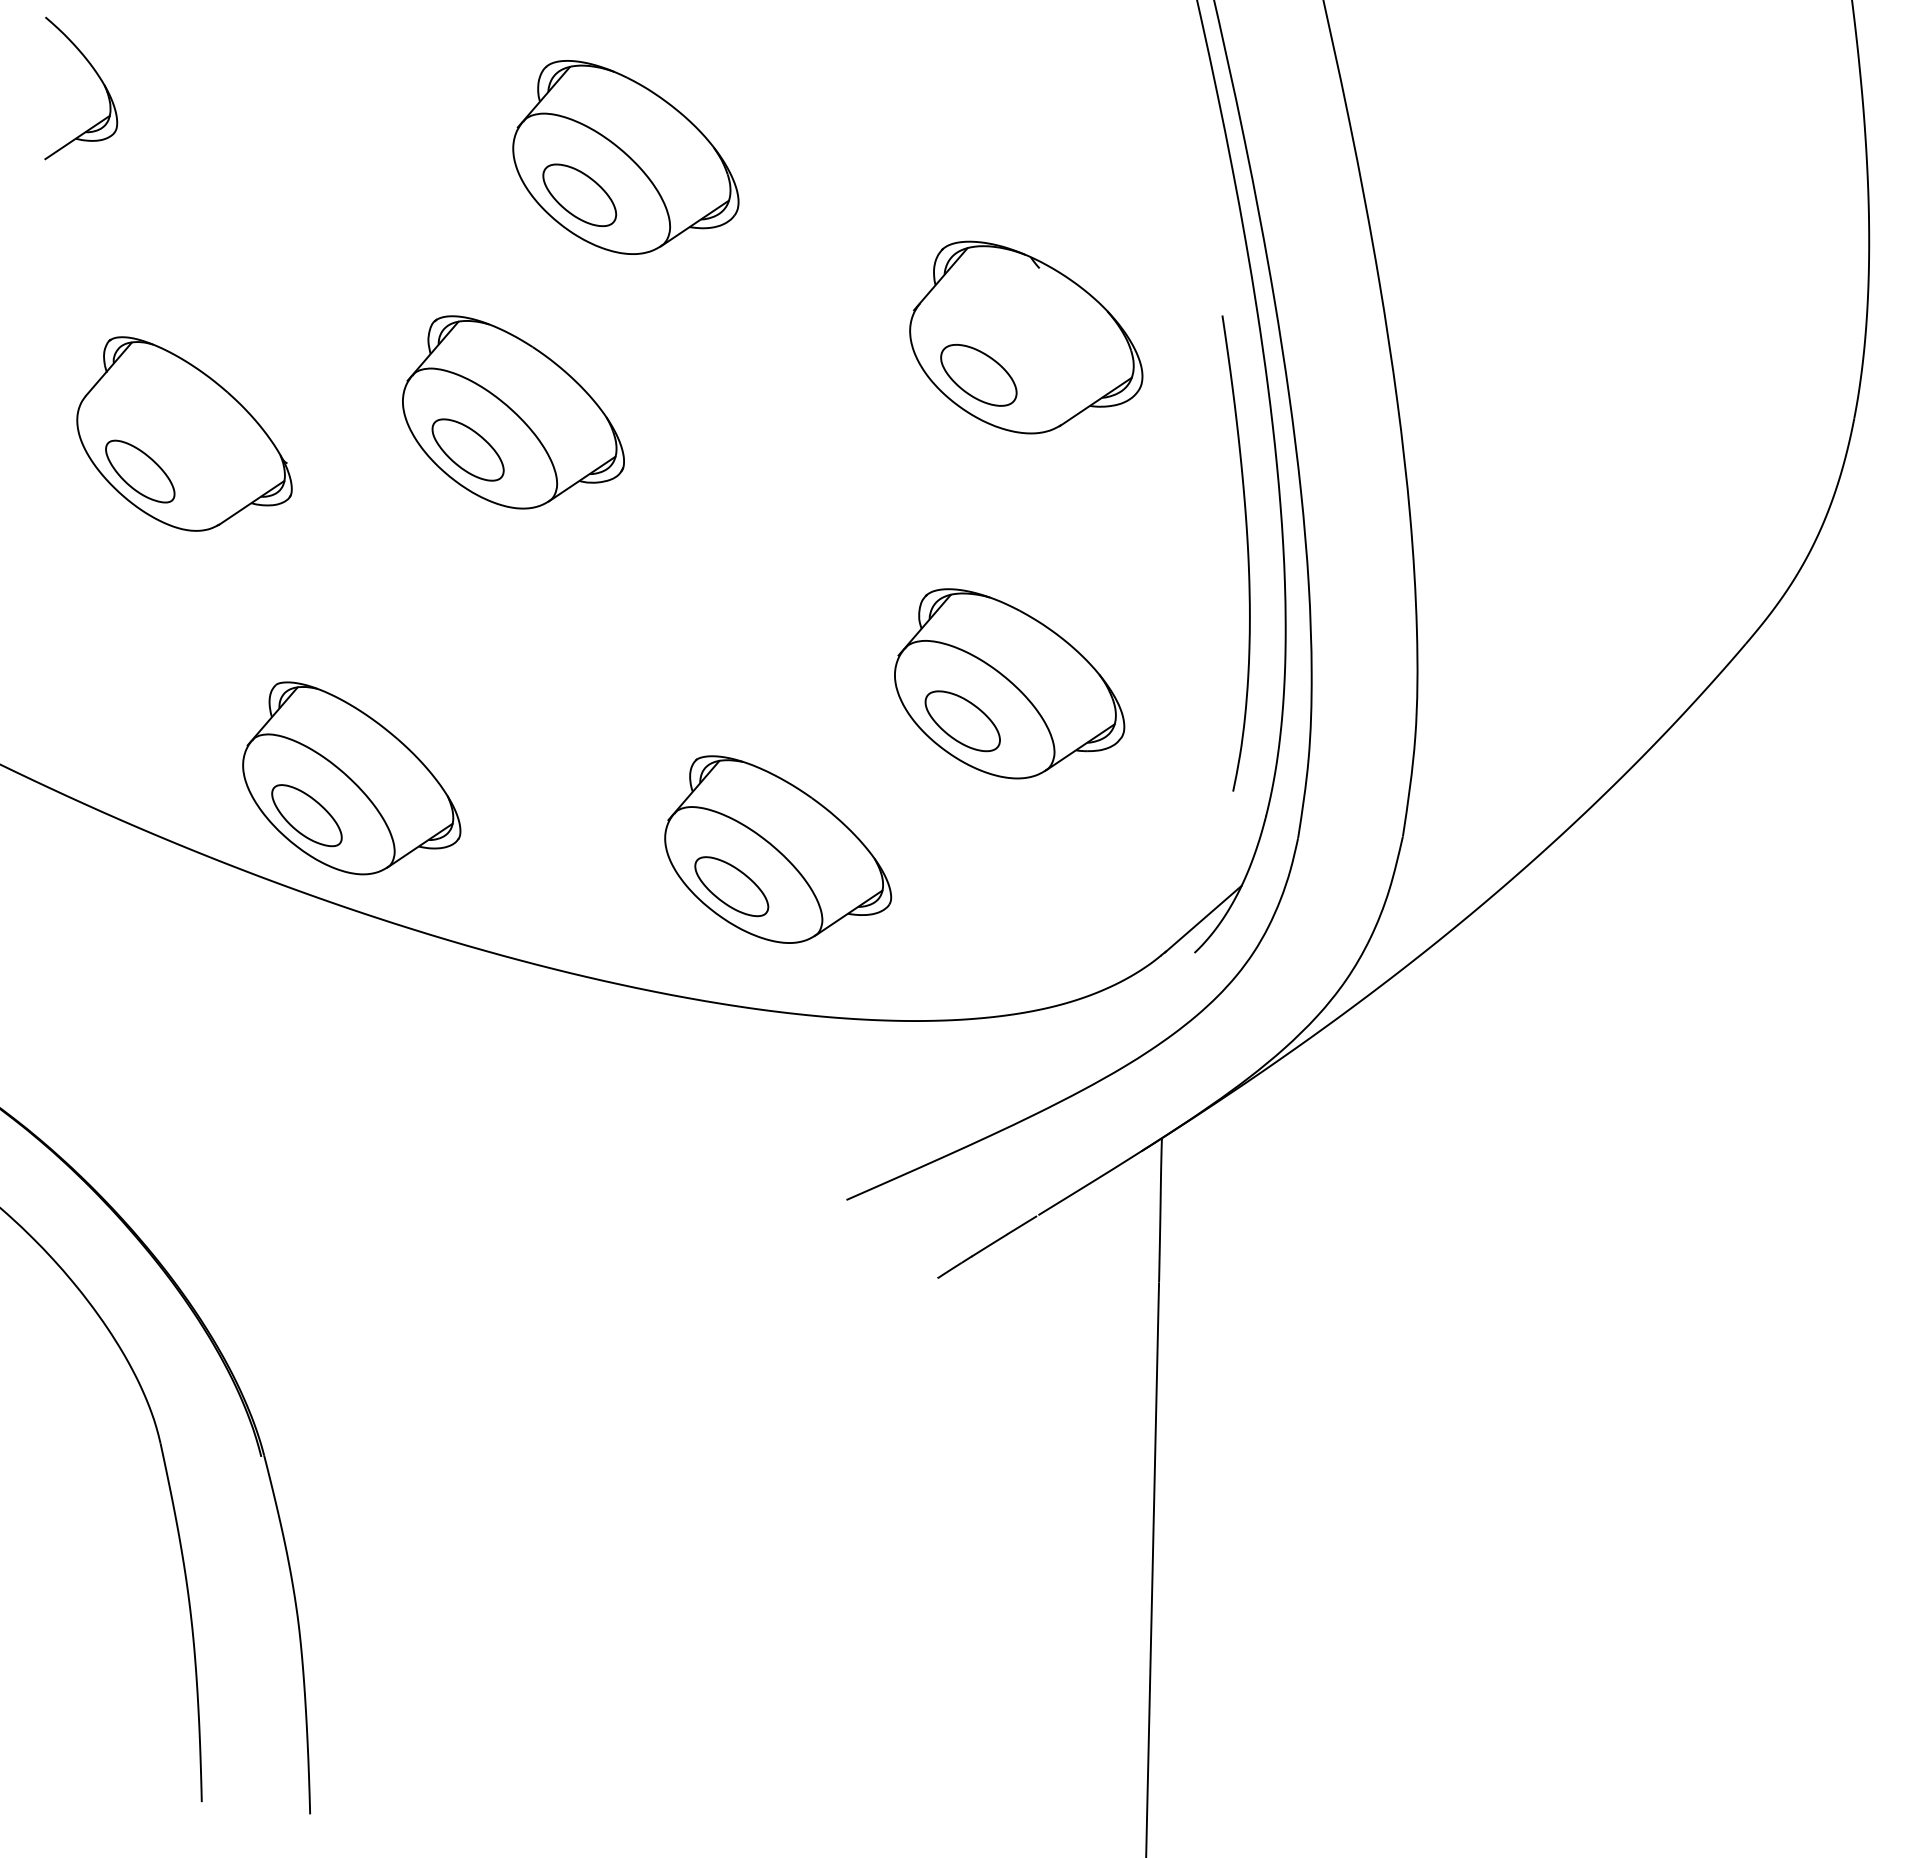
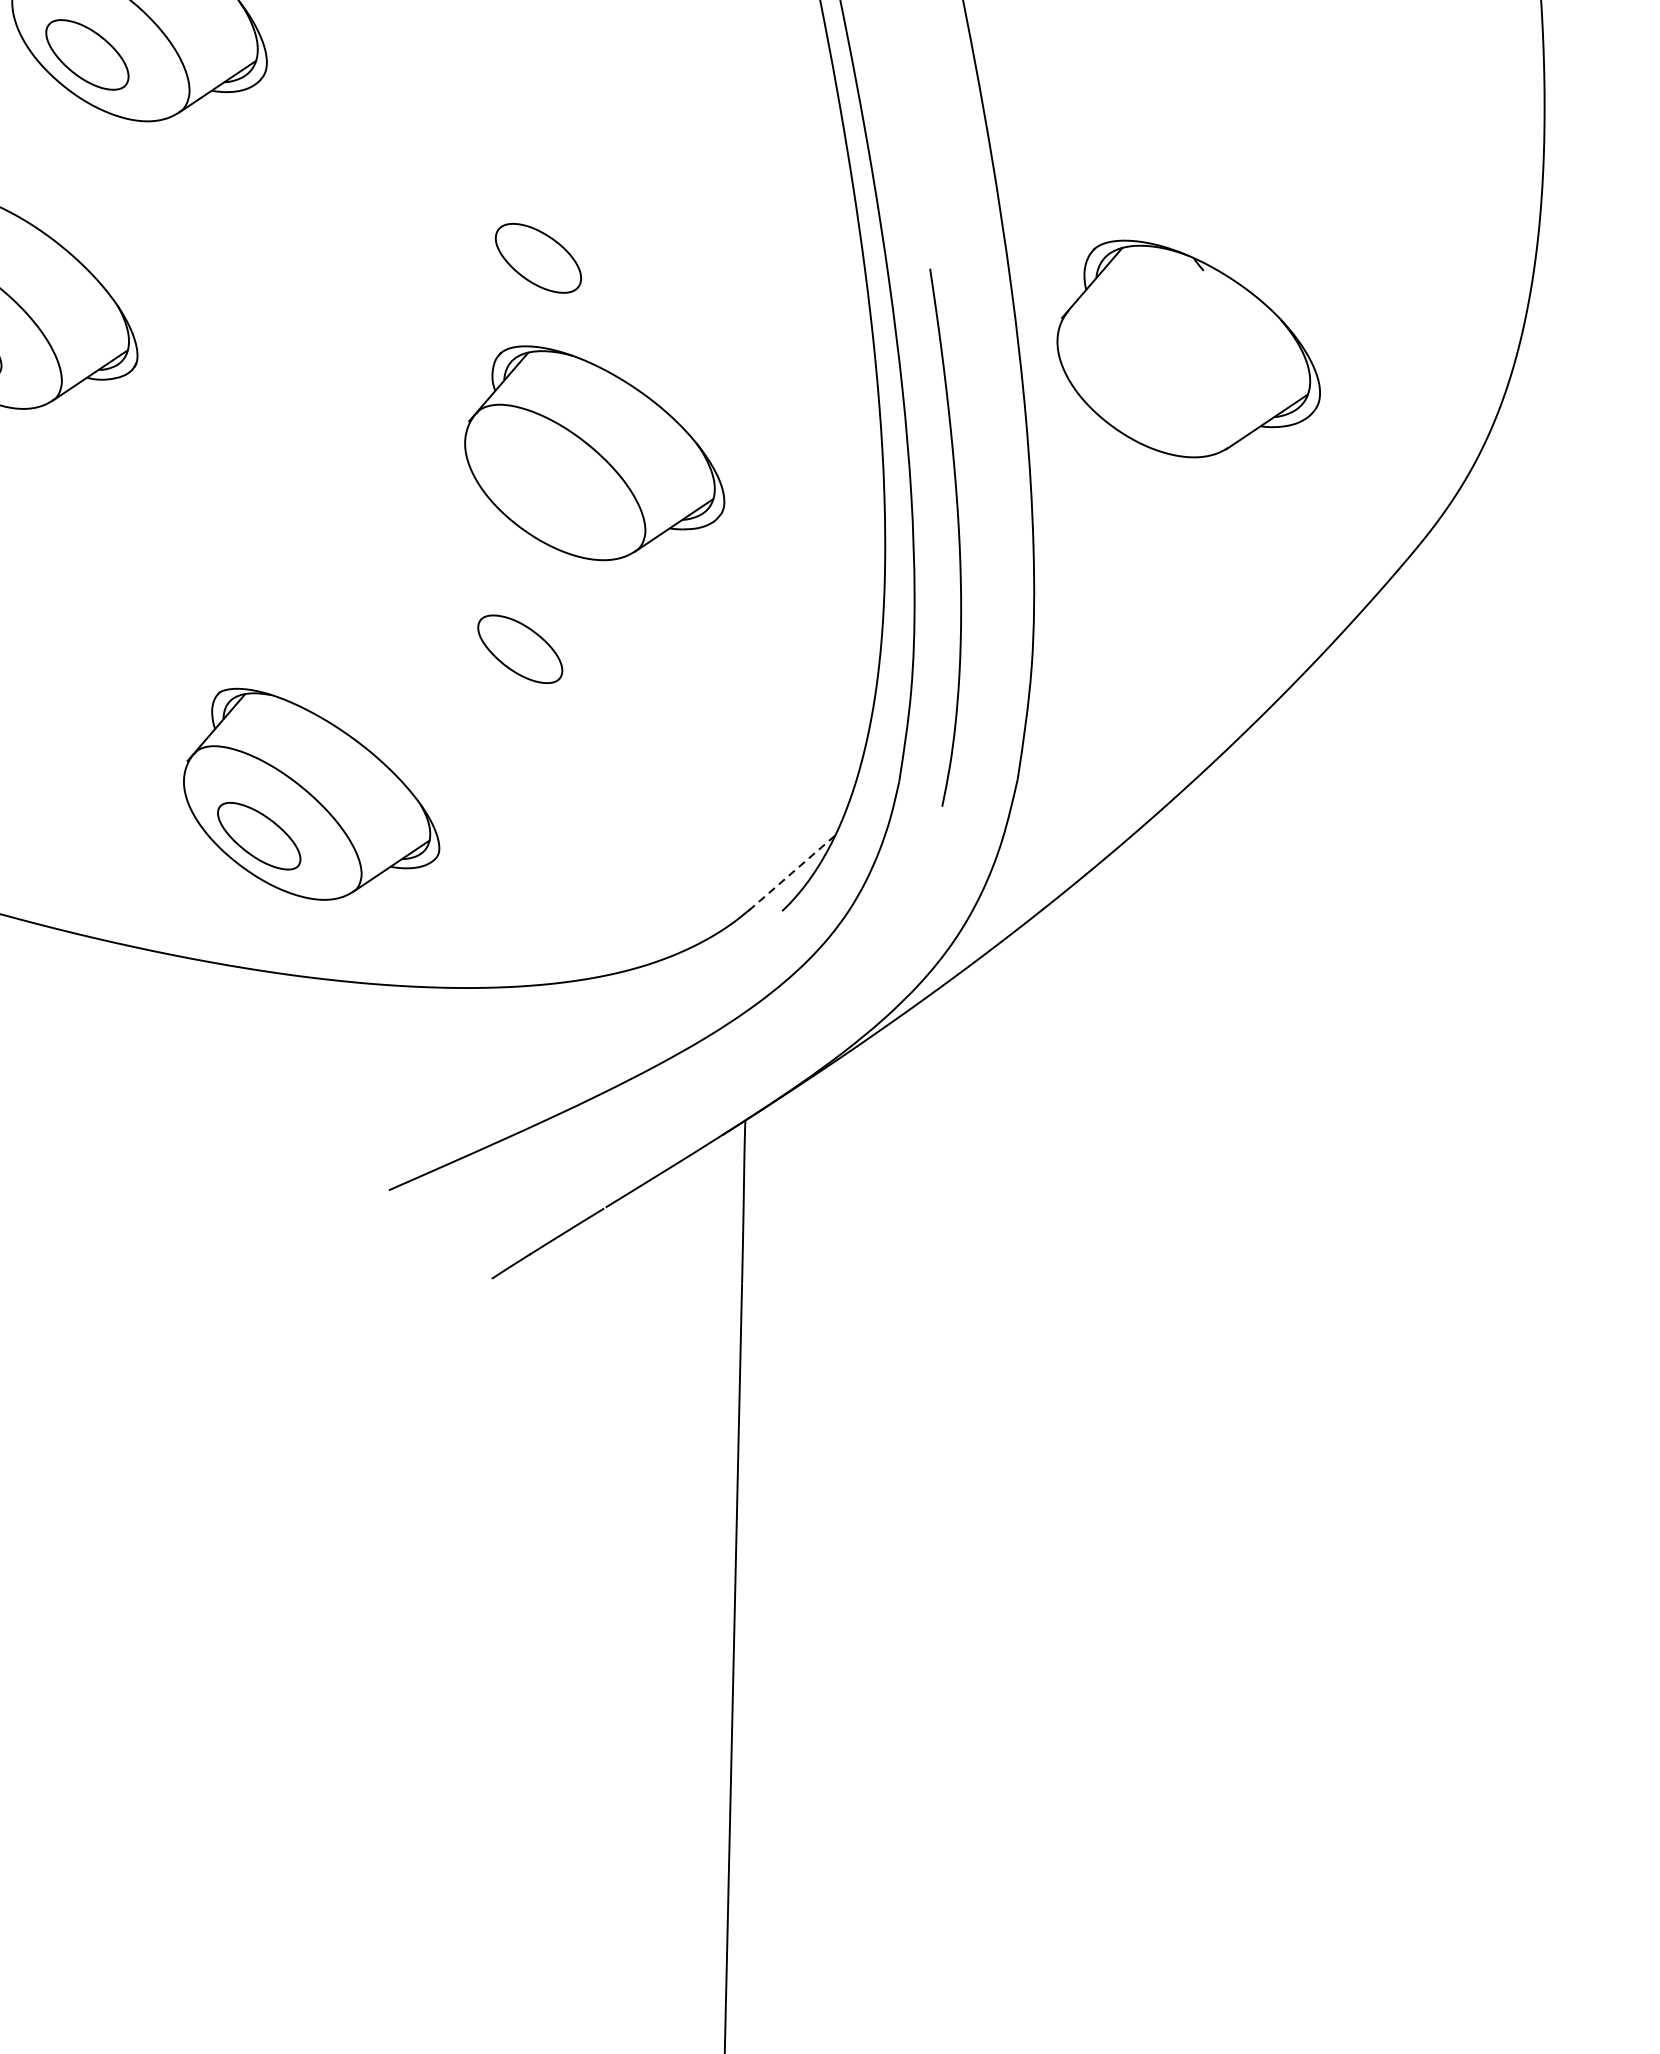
part: (1026, 337) -> (1188, 348), moved
curve: (1247, 553) -> (958, 537), moved
part: (1009, 683) -> (594, 452), moved
line: (1203, 919) -> (792, 873), solid -> dashed

